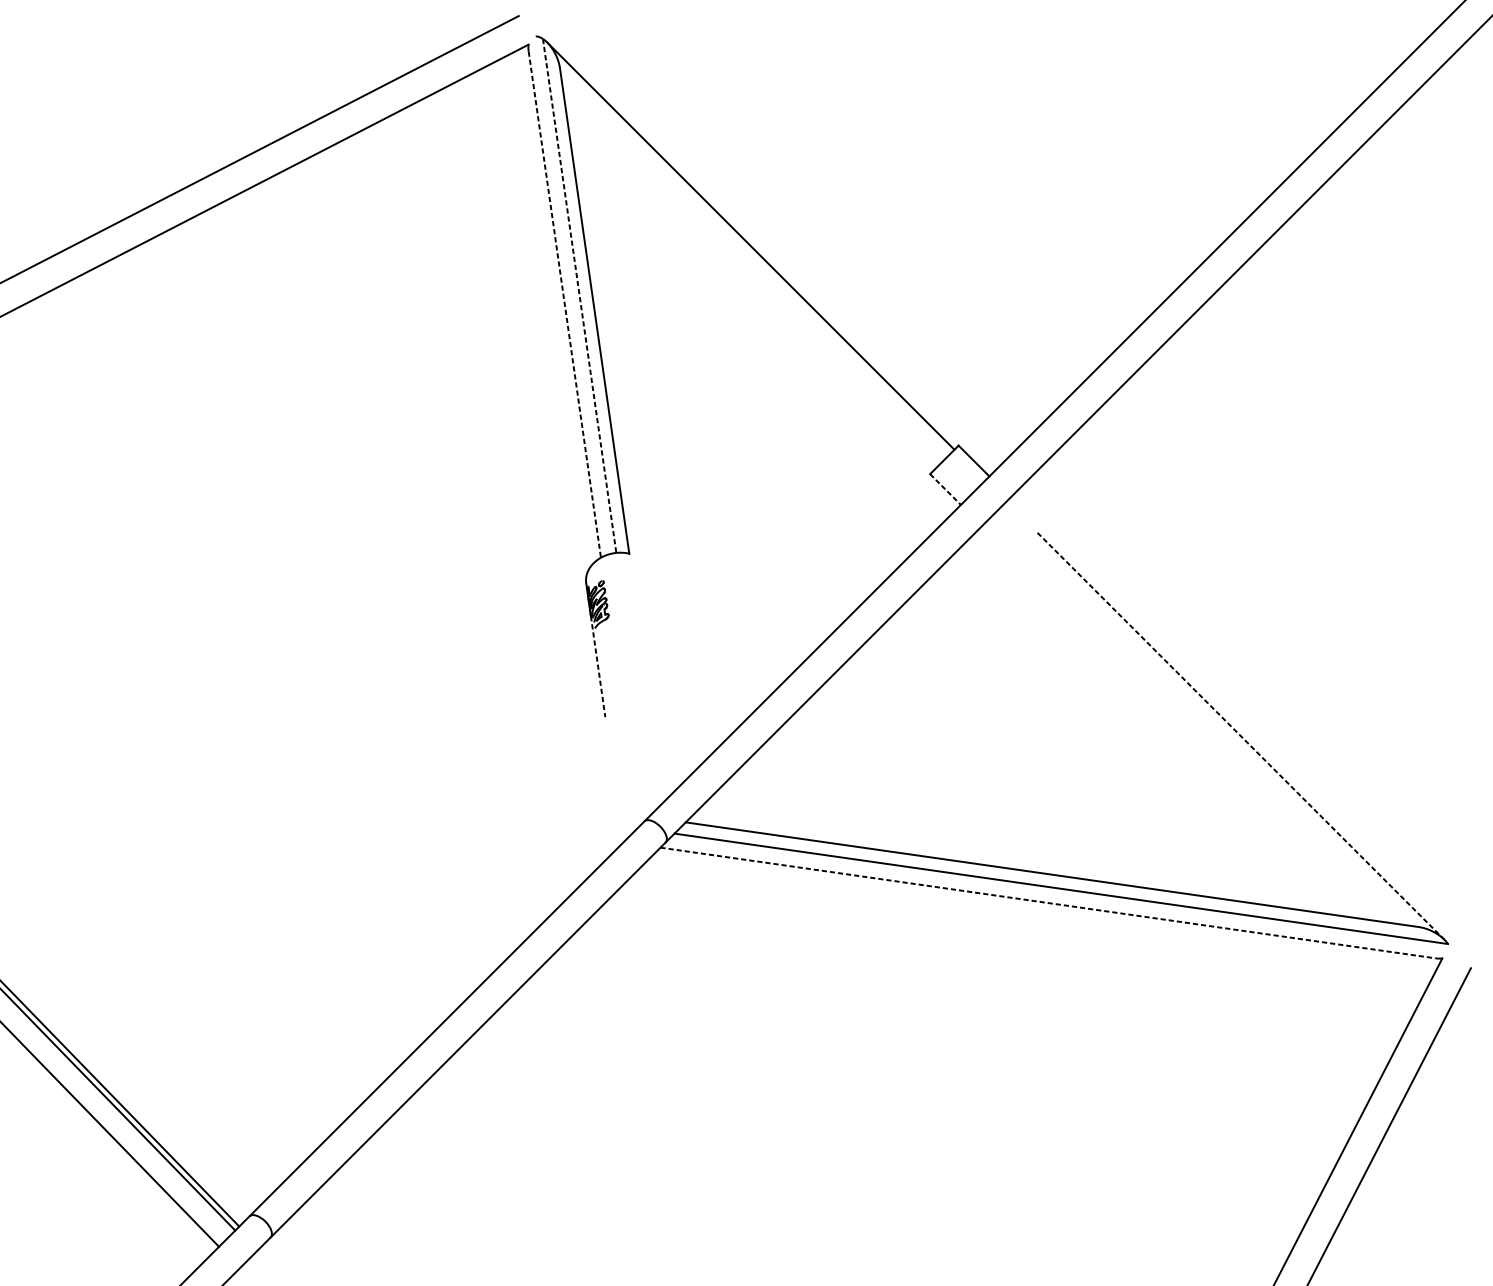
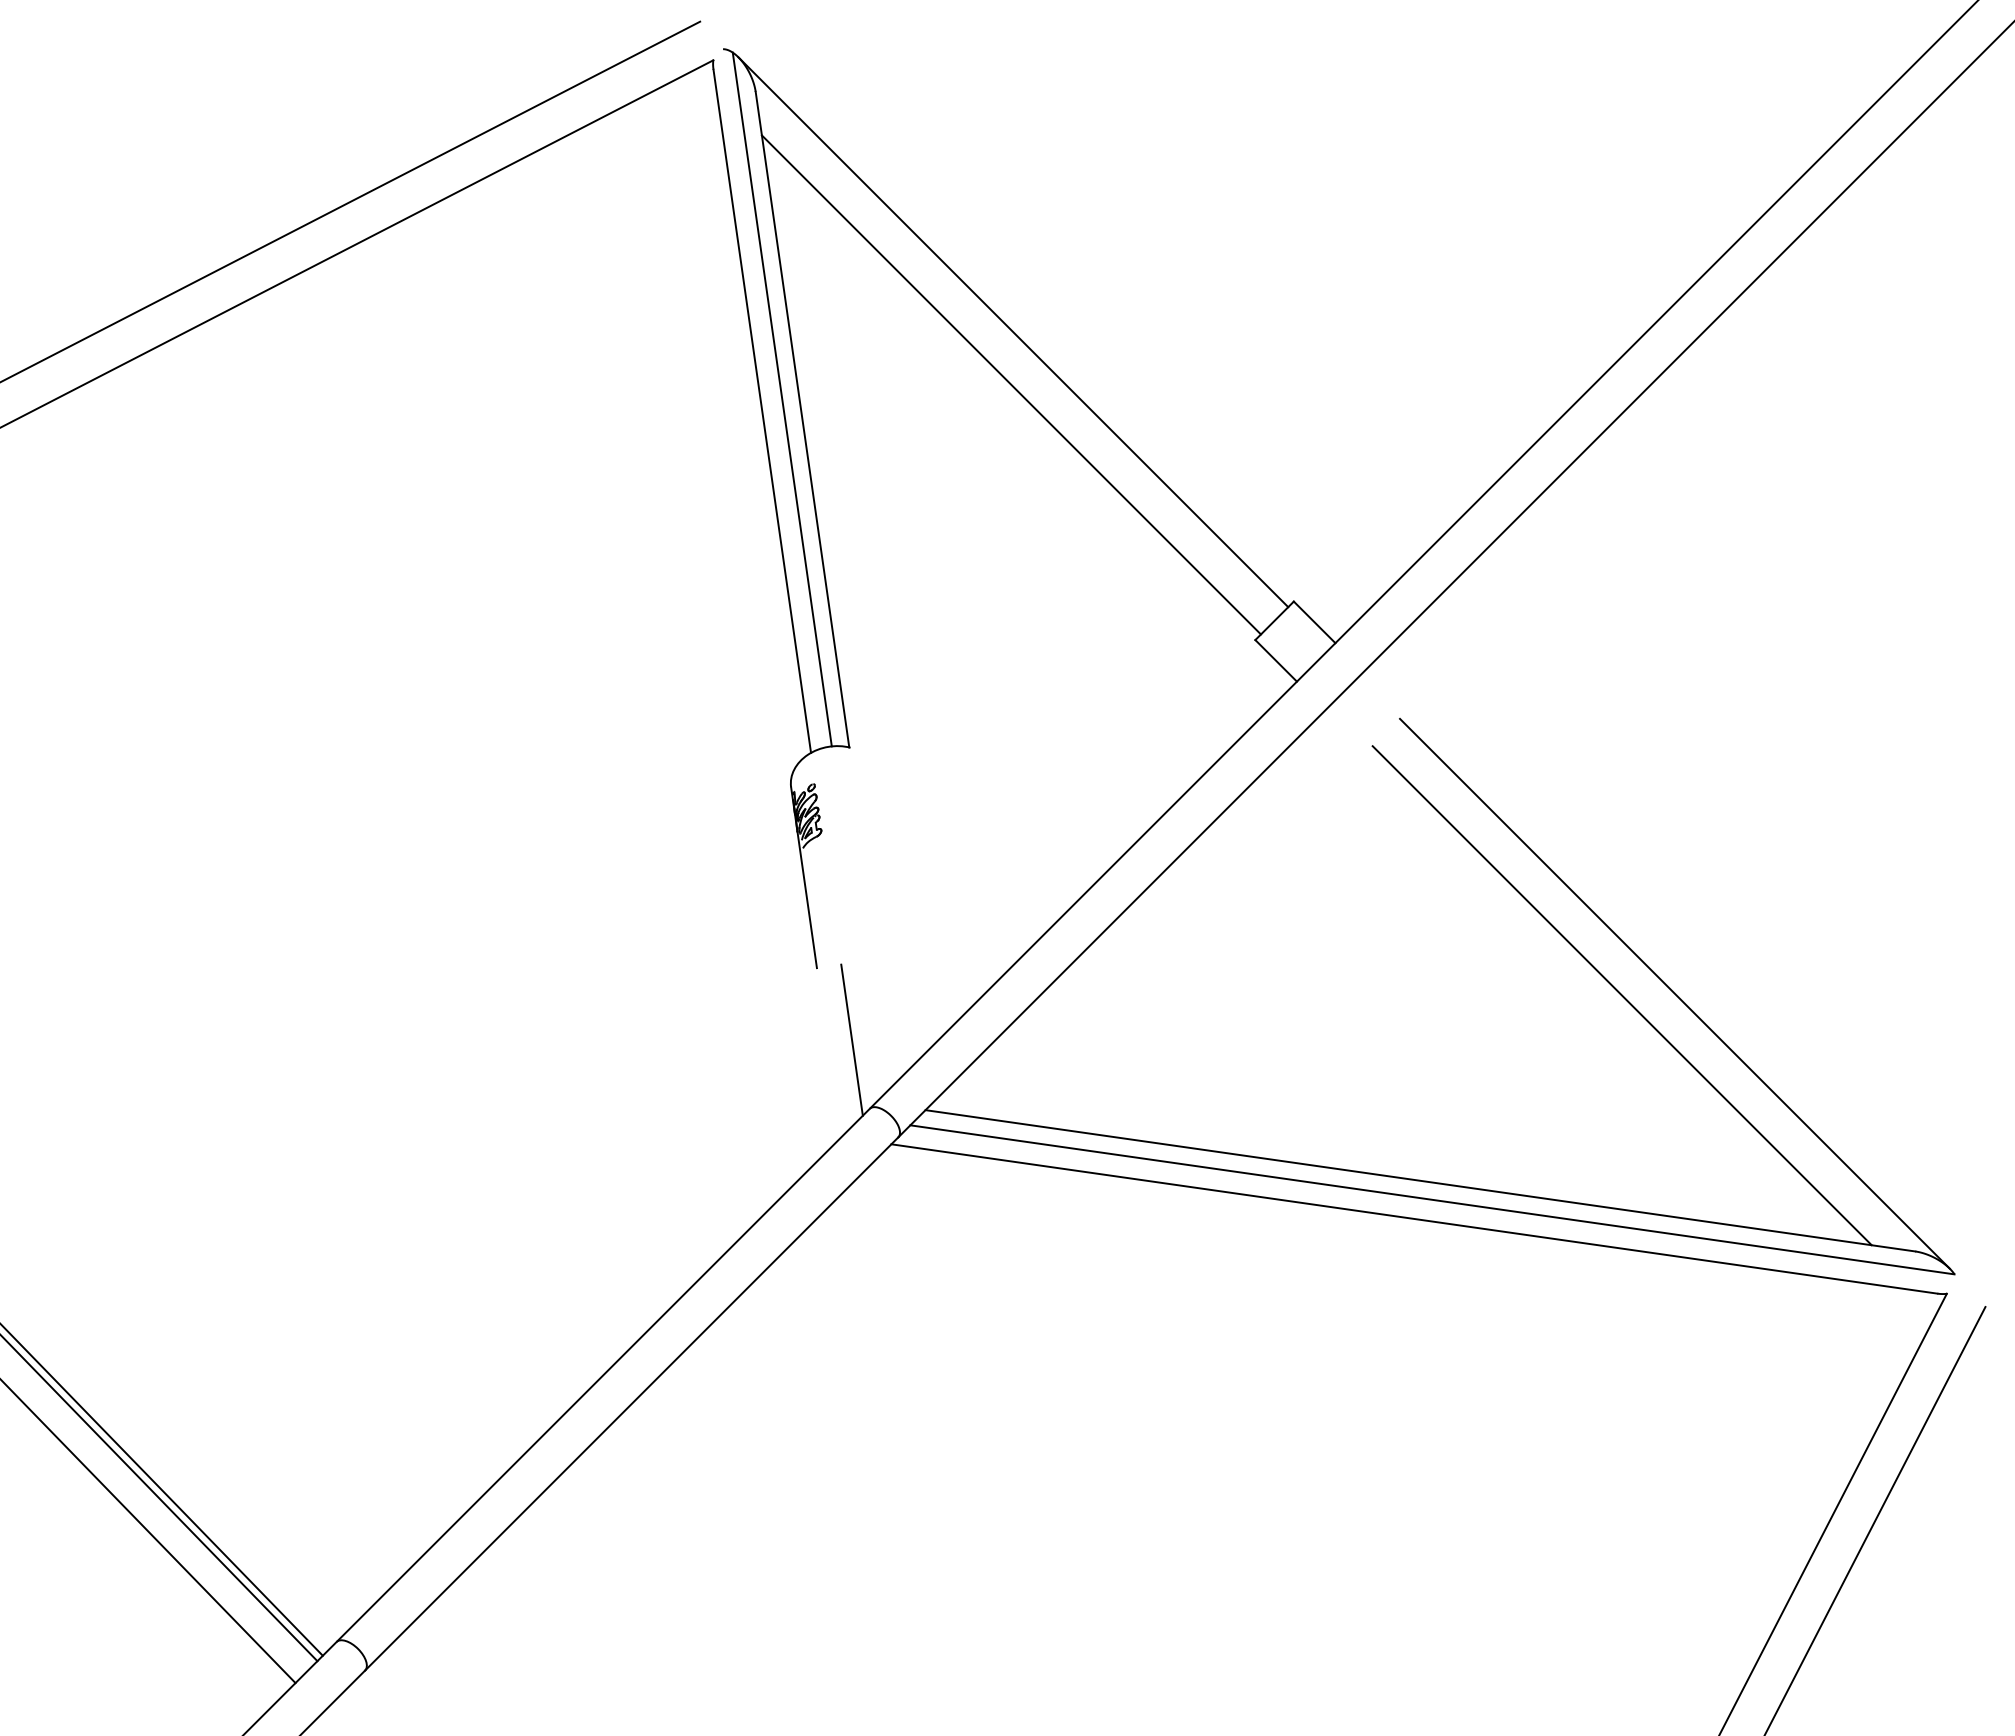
line: (748, 284) -> (1010, 384), added
line: (579, 296) -> (782, 400), dashed -> solid
line: (565, 304) -> (762, 411), dashed -> solid
line: (945, 490) -> (1276, 661), dashed -> solid
line: (598, 666) -> (807, 899), dashed -> solid
line: (1240, 735) -> (1674, 993), dashed -> solid
line: (1201, 737) -> (1621, 995), added
line: (630, 770) -> (851, 1039), added
line: (1048, 903) -> (1414, 1219), dashed -> solid

